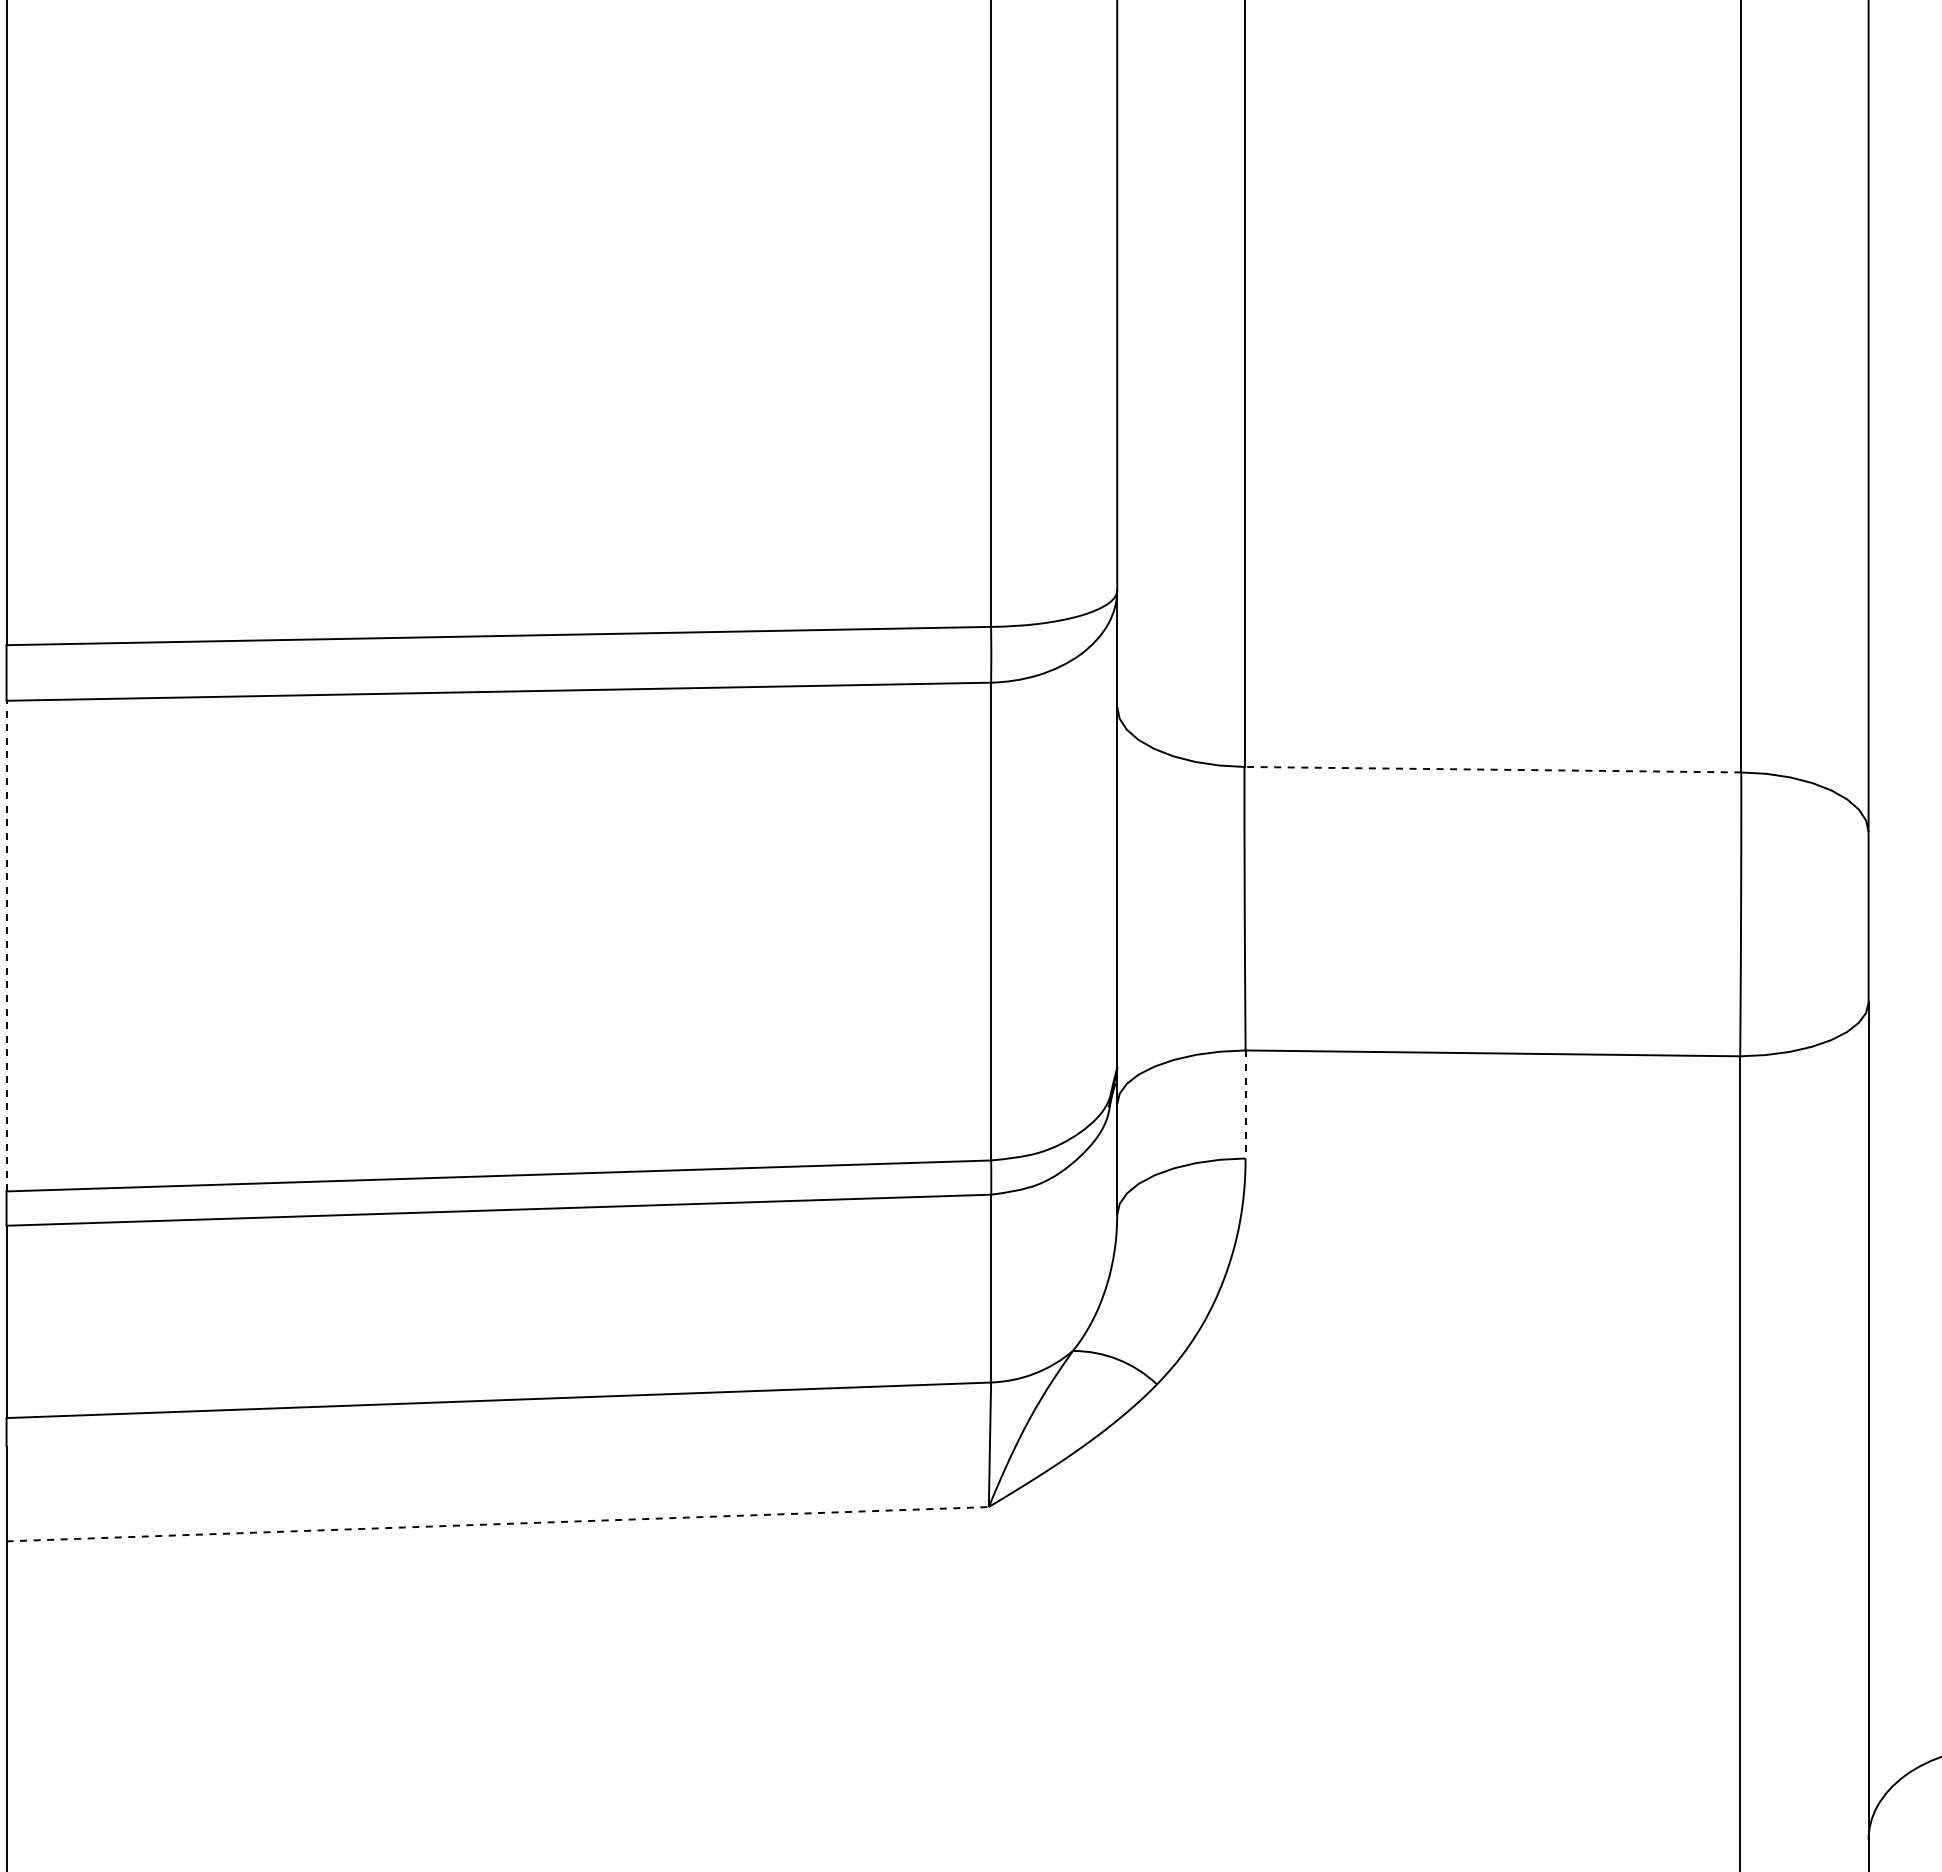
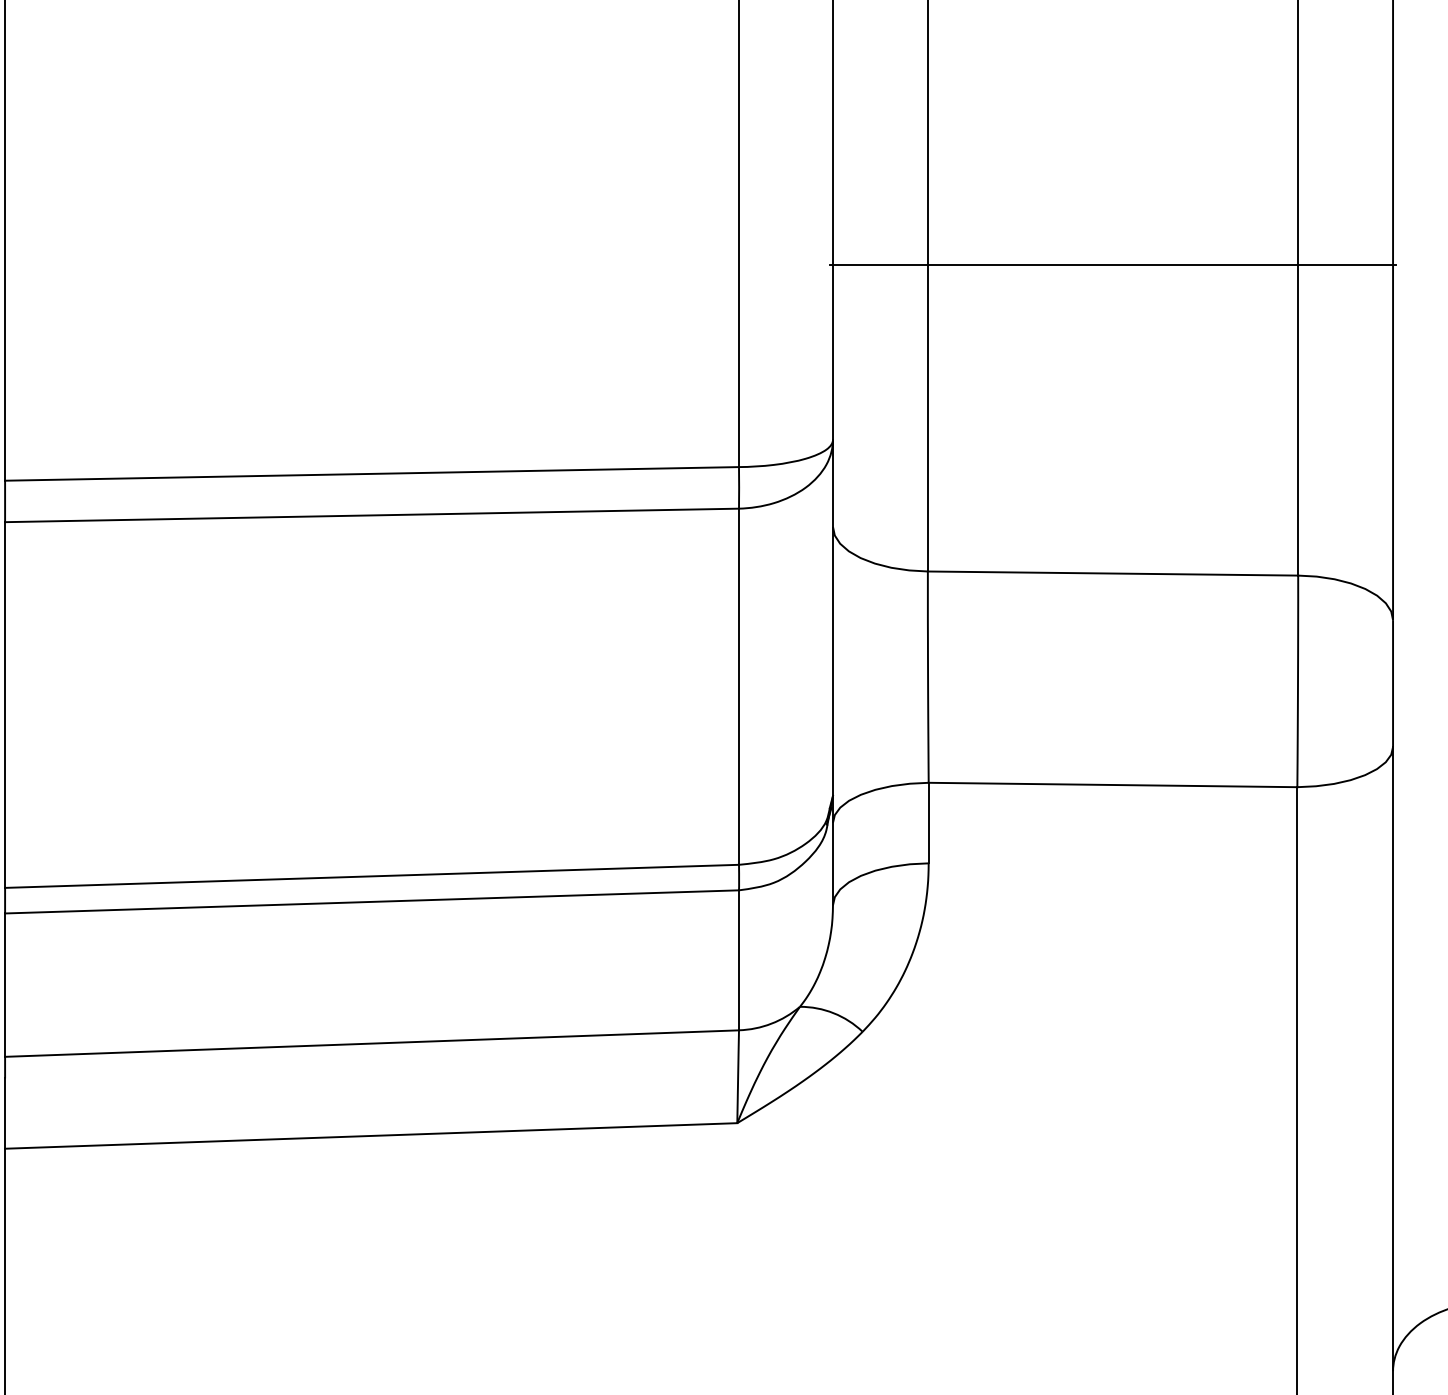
line: (1492, 355) -> (1112, 264), added
line: (1492, 769) -> (1112, 573), dashed -> solid
line: (6, 945) -> (5, 704), dashed -> solid
line: (1245, 1104) -> (928, 823), dashed -> solid
line: (498, 1524) -> (371, 1136), dashed -> solid

